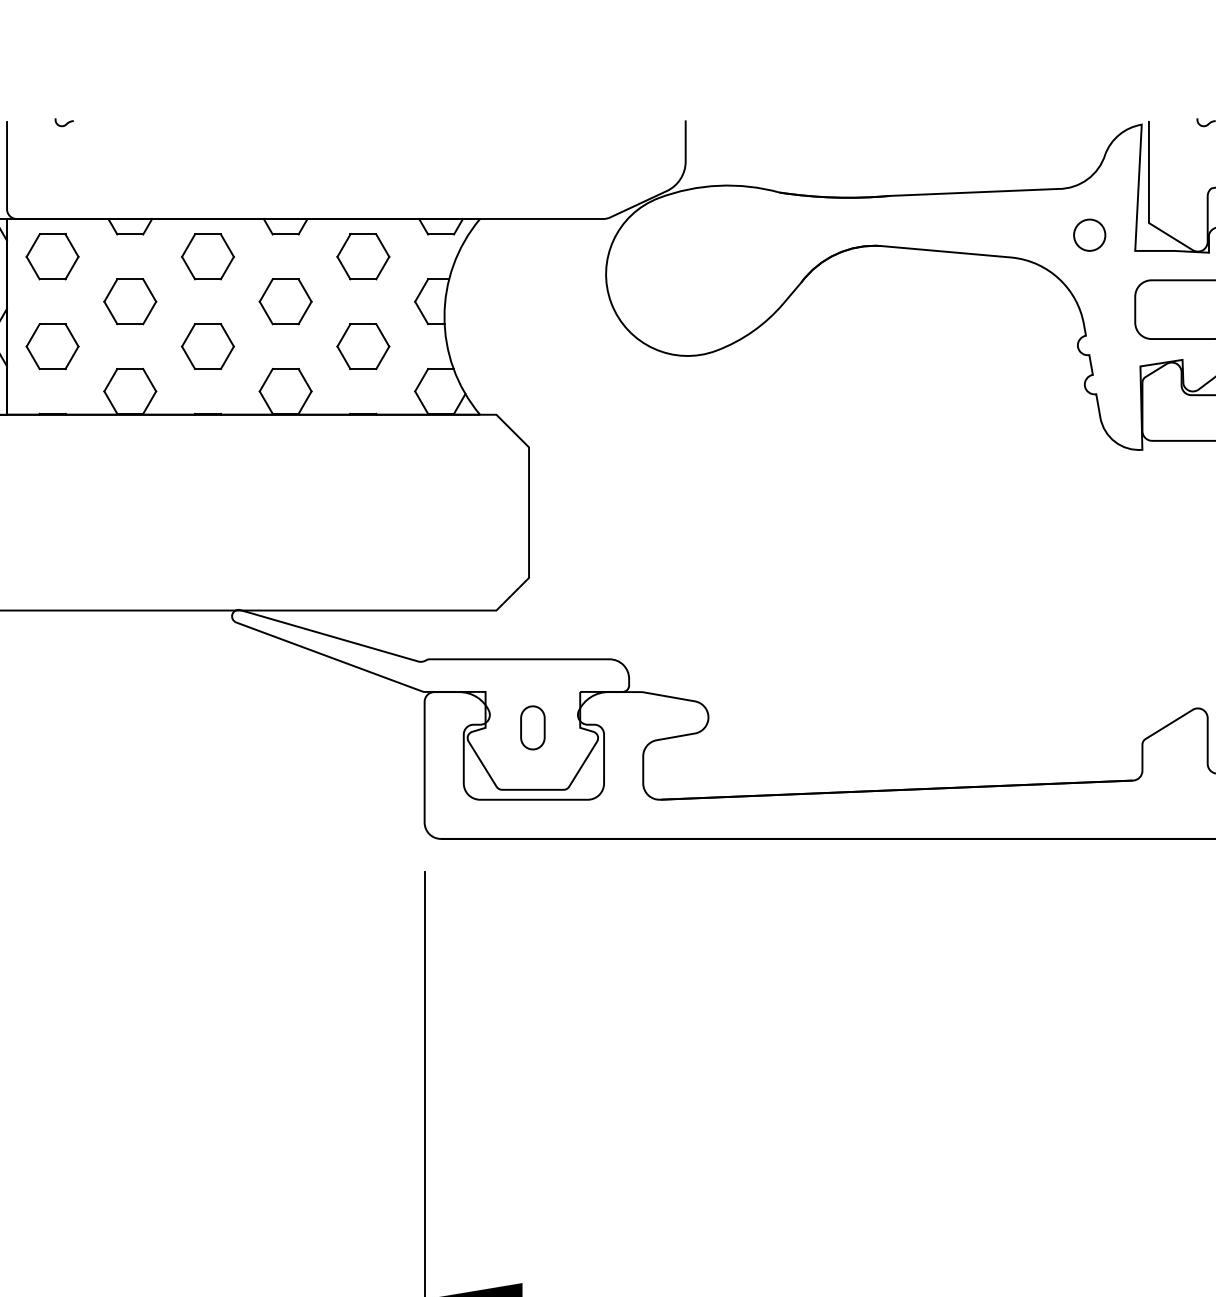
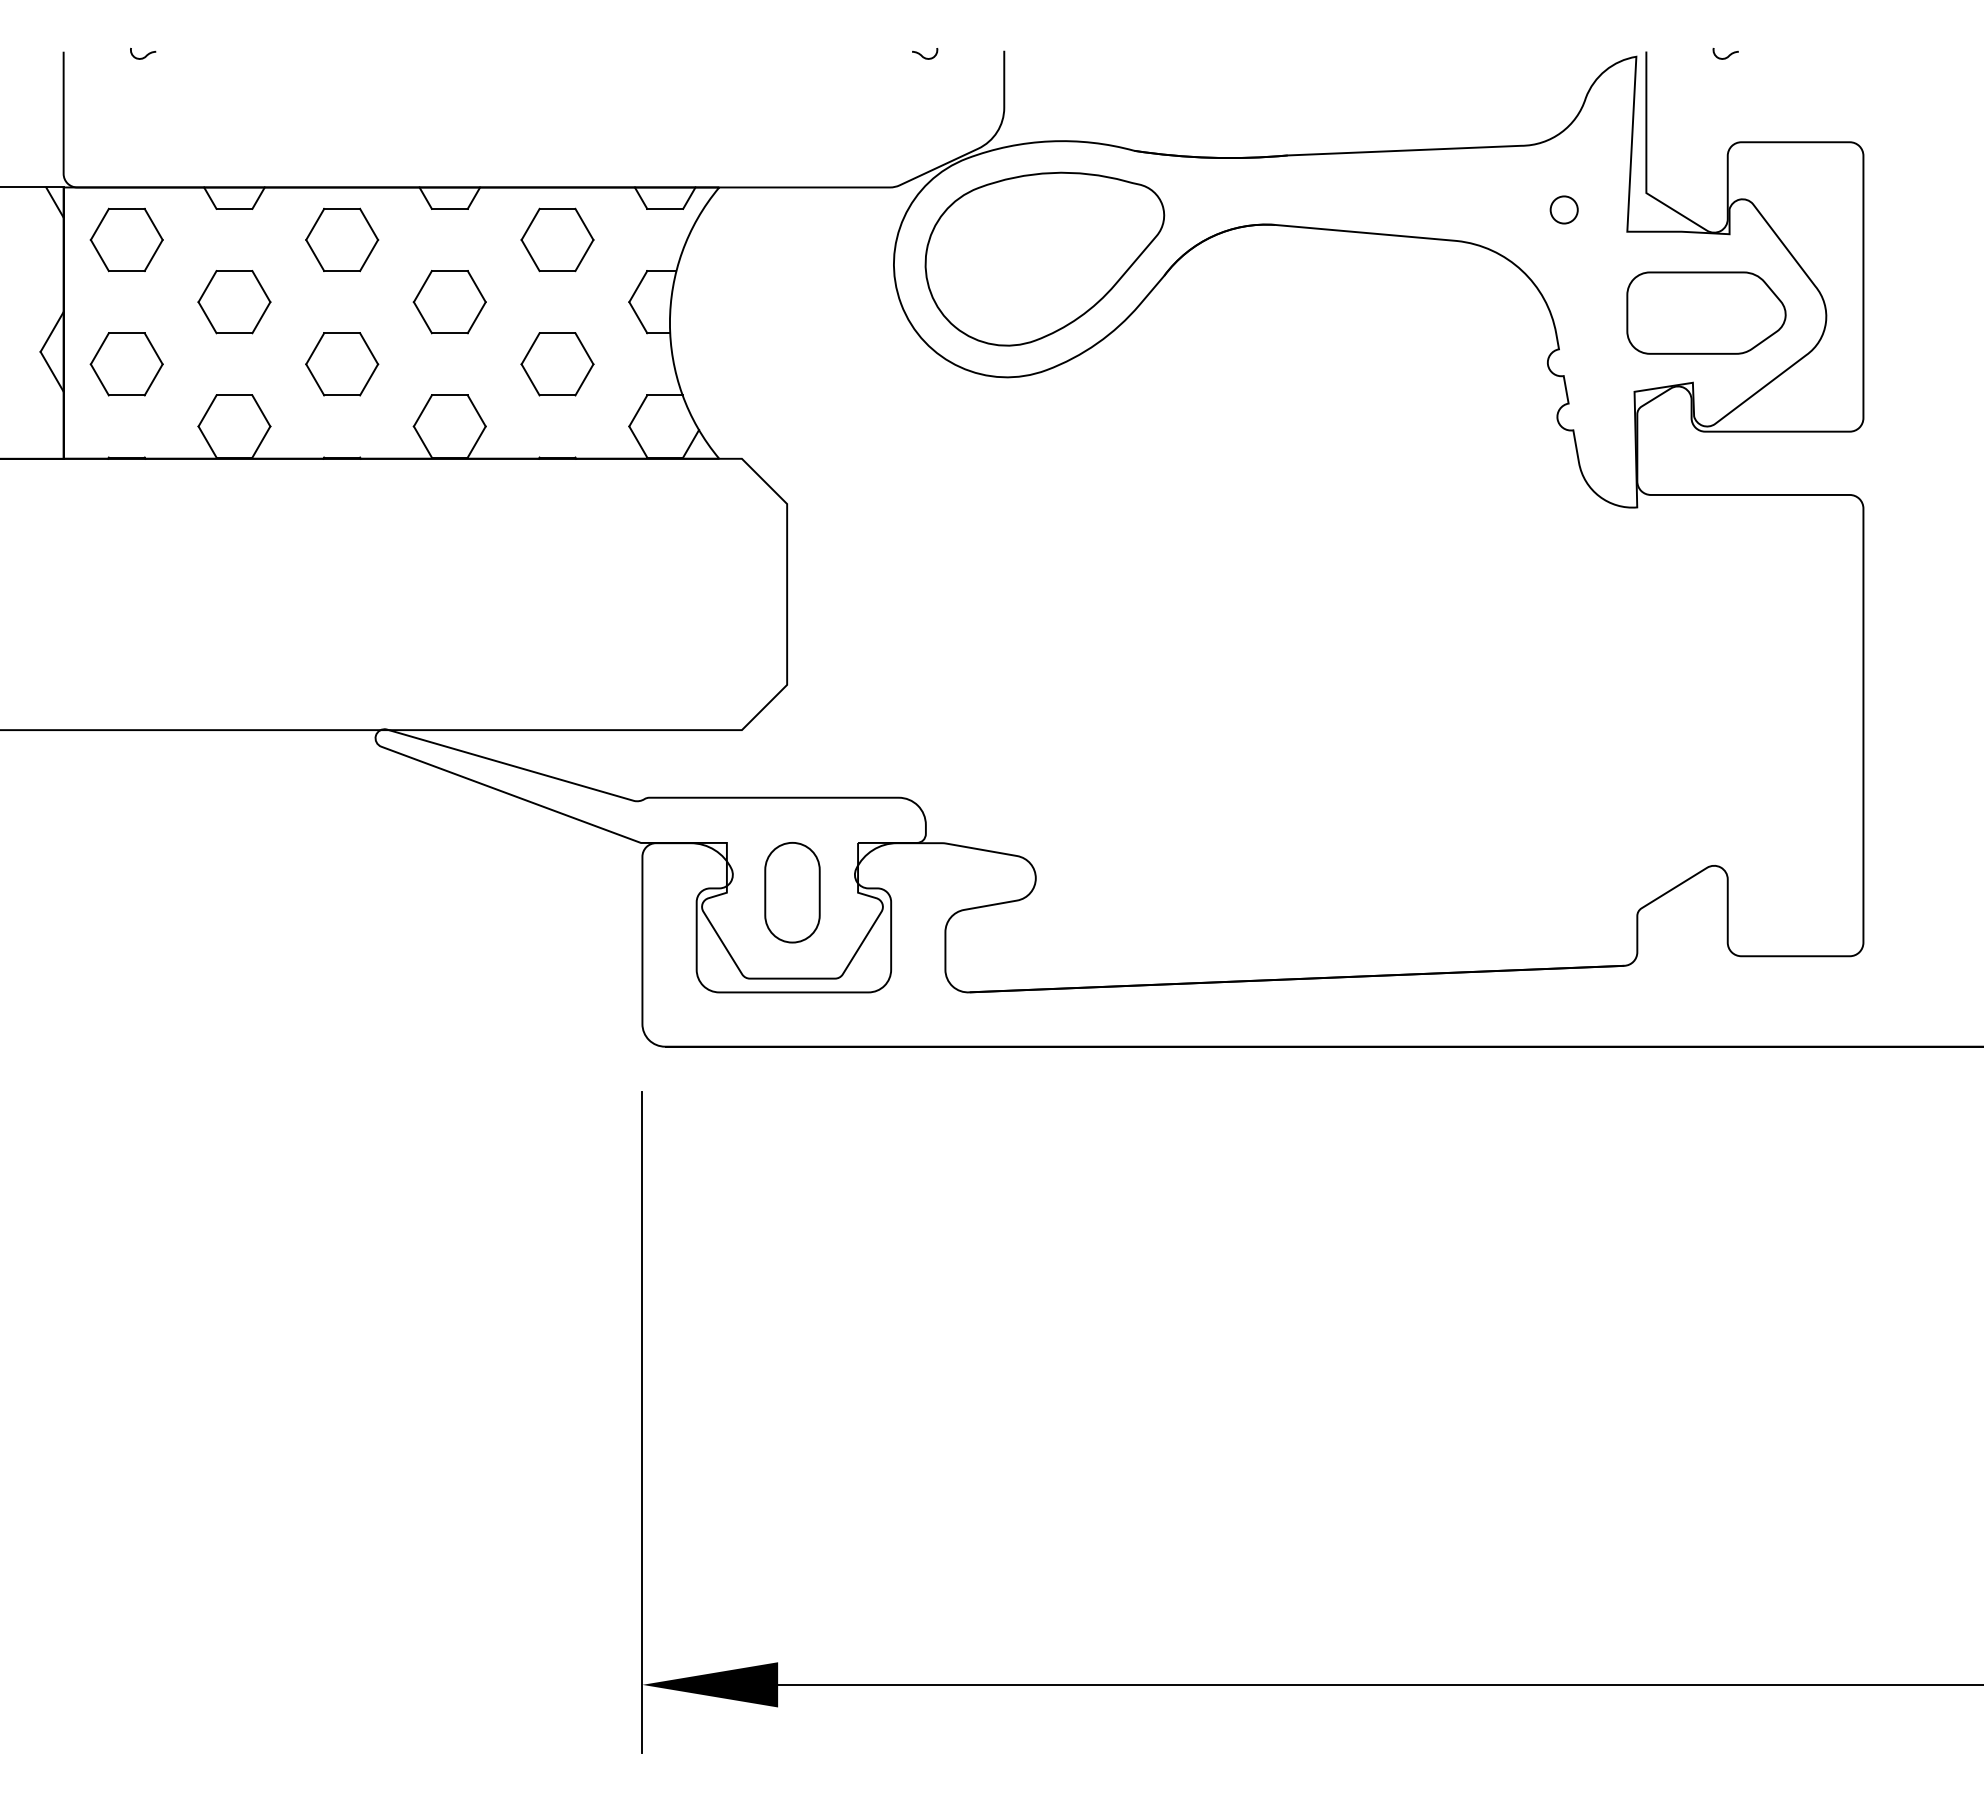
curve: (628, 124) -> (924, 56), added
circle: (1089, 234) -> (1563, 209), size x0.62
part: (714, 270) -> (1044, 258), added
part: (532, 727) -> (792, 892), size x1.67

